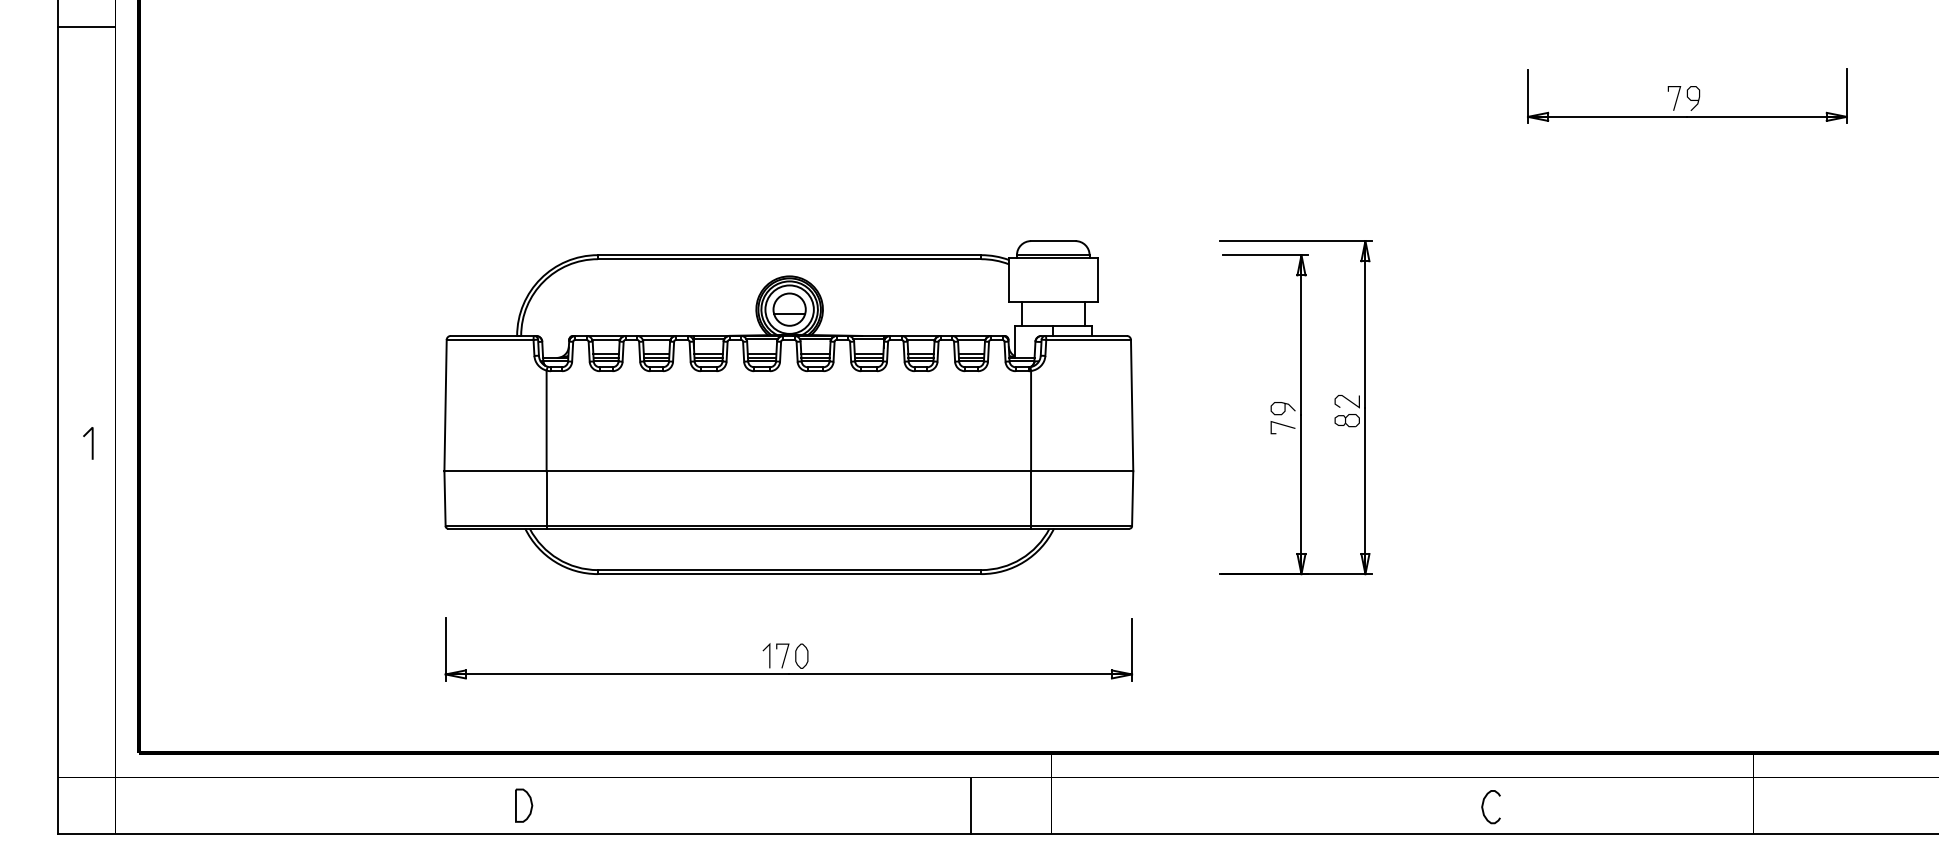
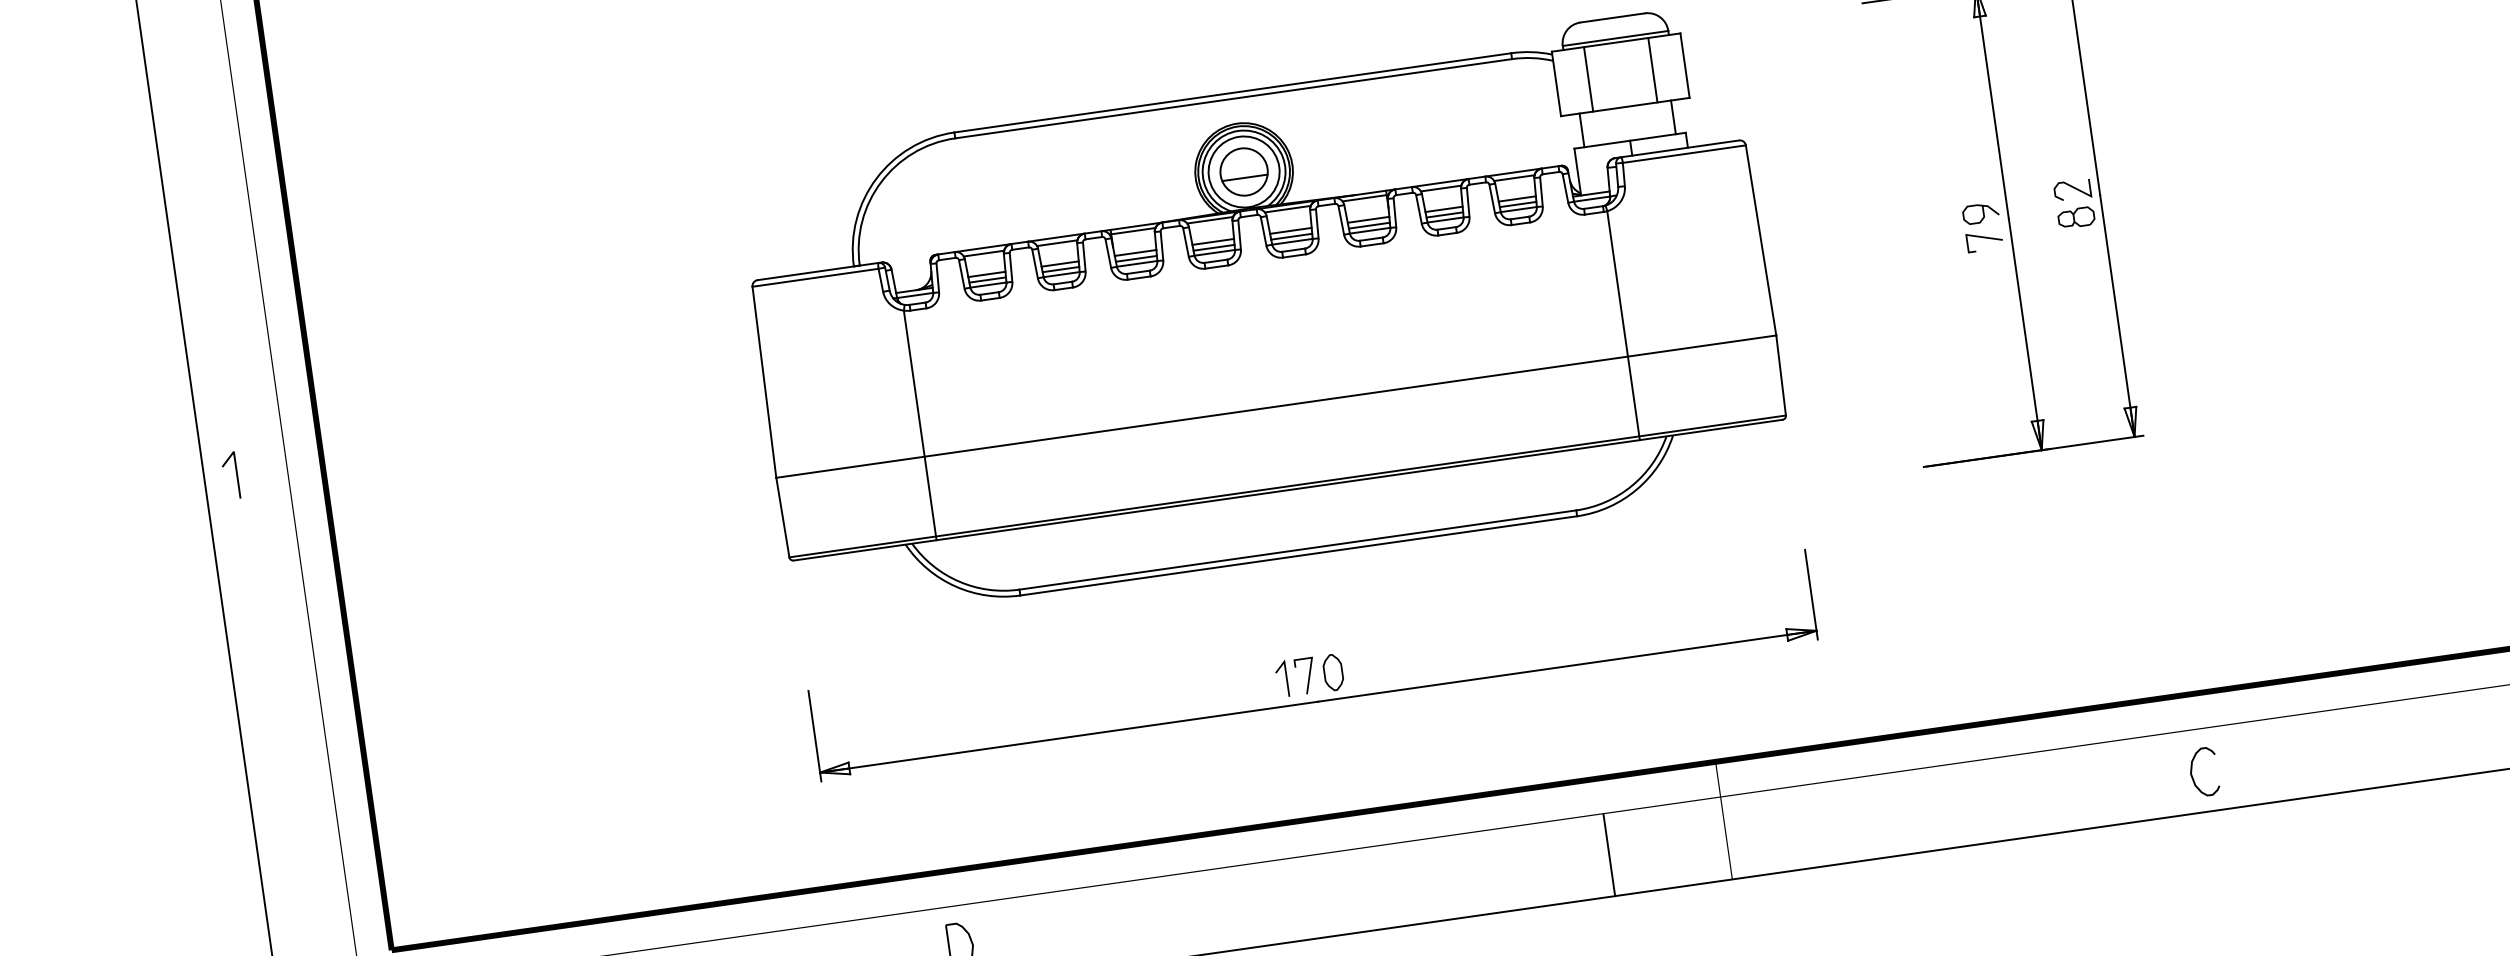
line: (1031, 280) -> (1589, 79), added
line: (1075, 280) -> (1653, 70), added
line: (91, 443) -> (235, 475), moved
curve: (1483, 807) -> (2193, 774), moved

